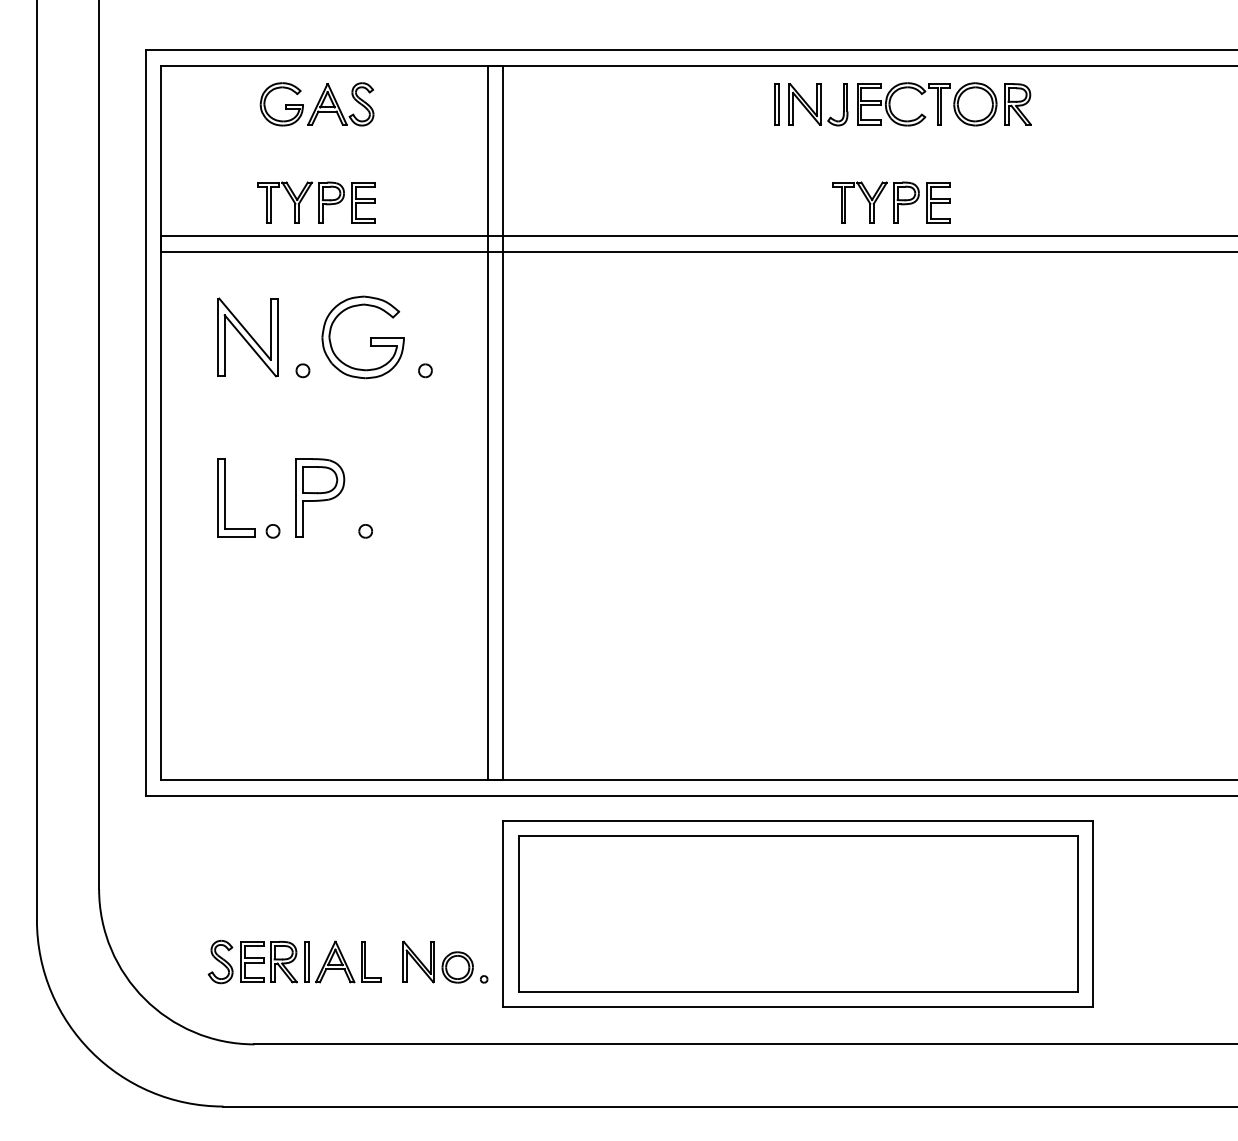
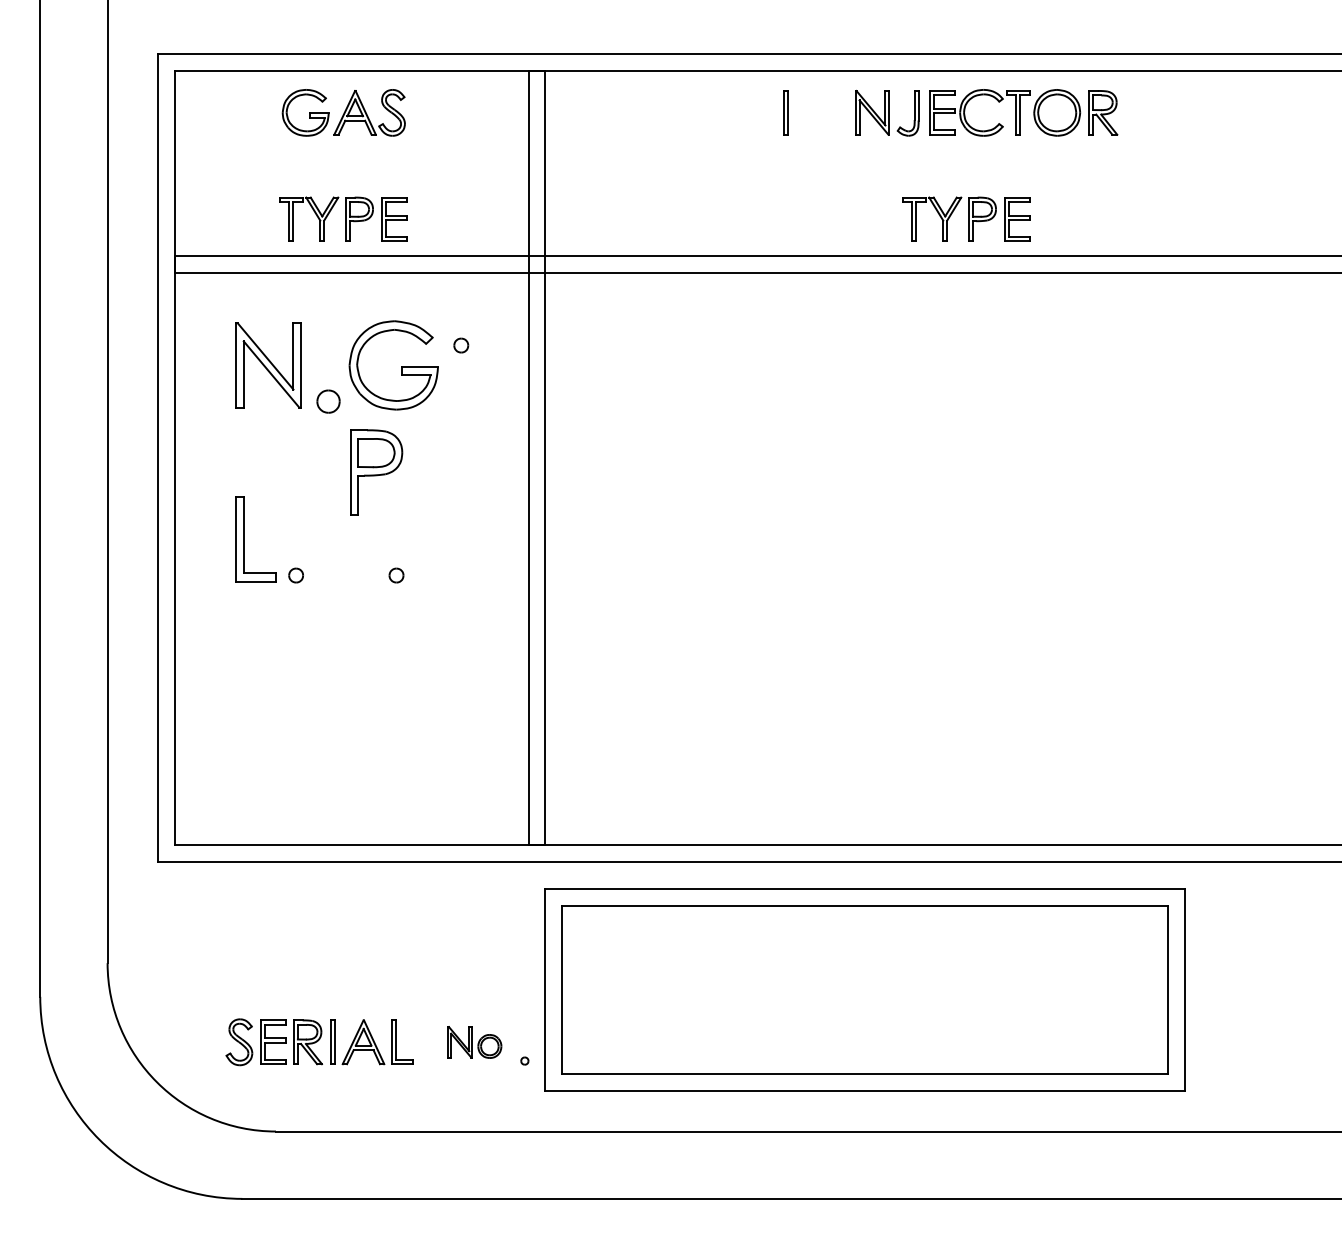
part: (777, 104) -> (785, 112), moved
part: (302, 370) -> (328, 401), size x1.6
part: (425, 370) -> (461, 345), moved
part: (320, 498) -> (376, 472), moved
part: (437, 962) -> (474, 1042), size x0.7

